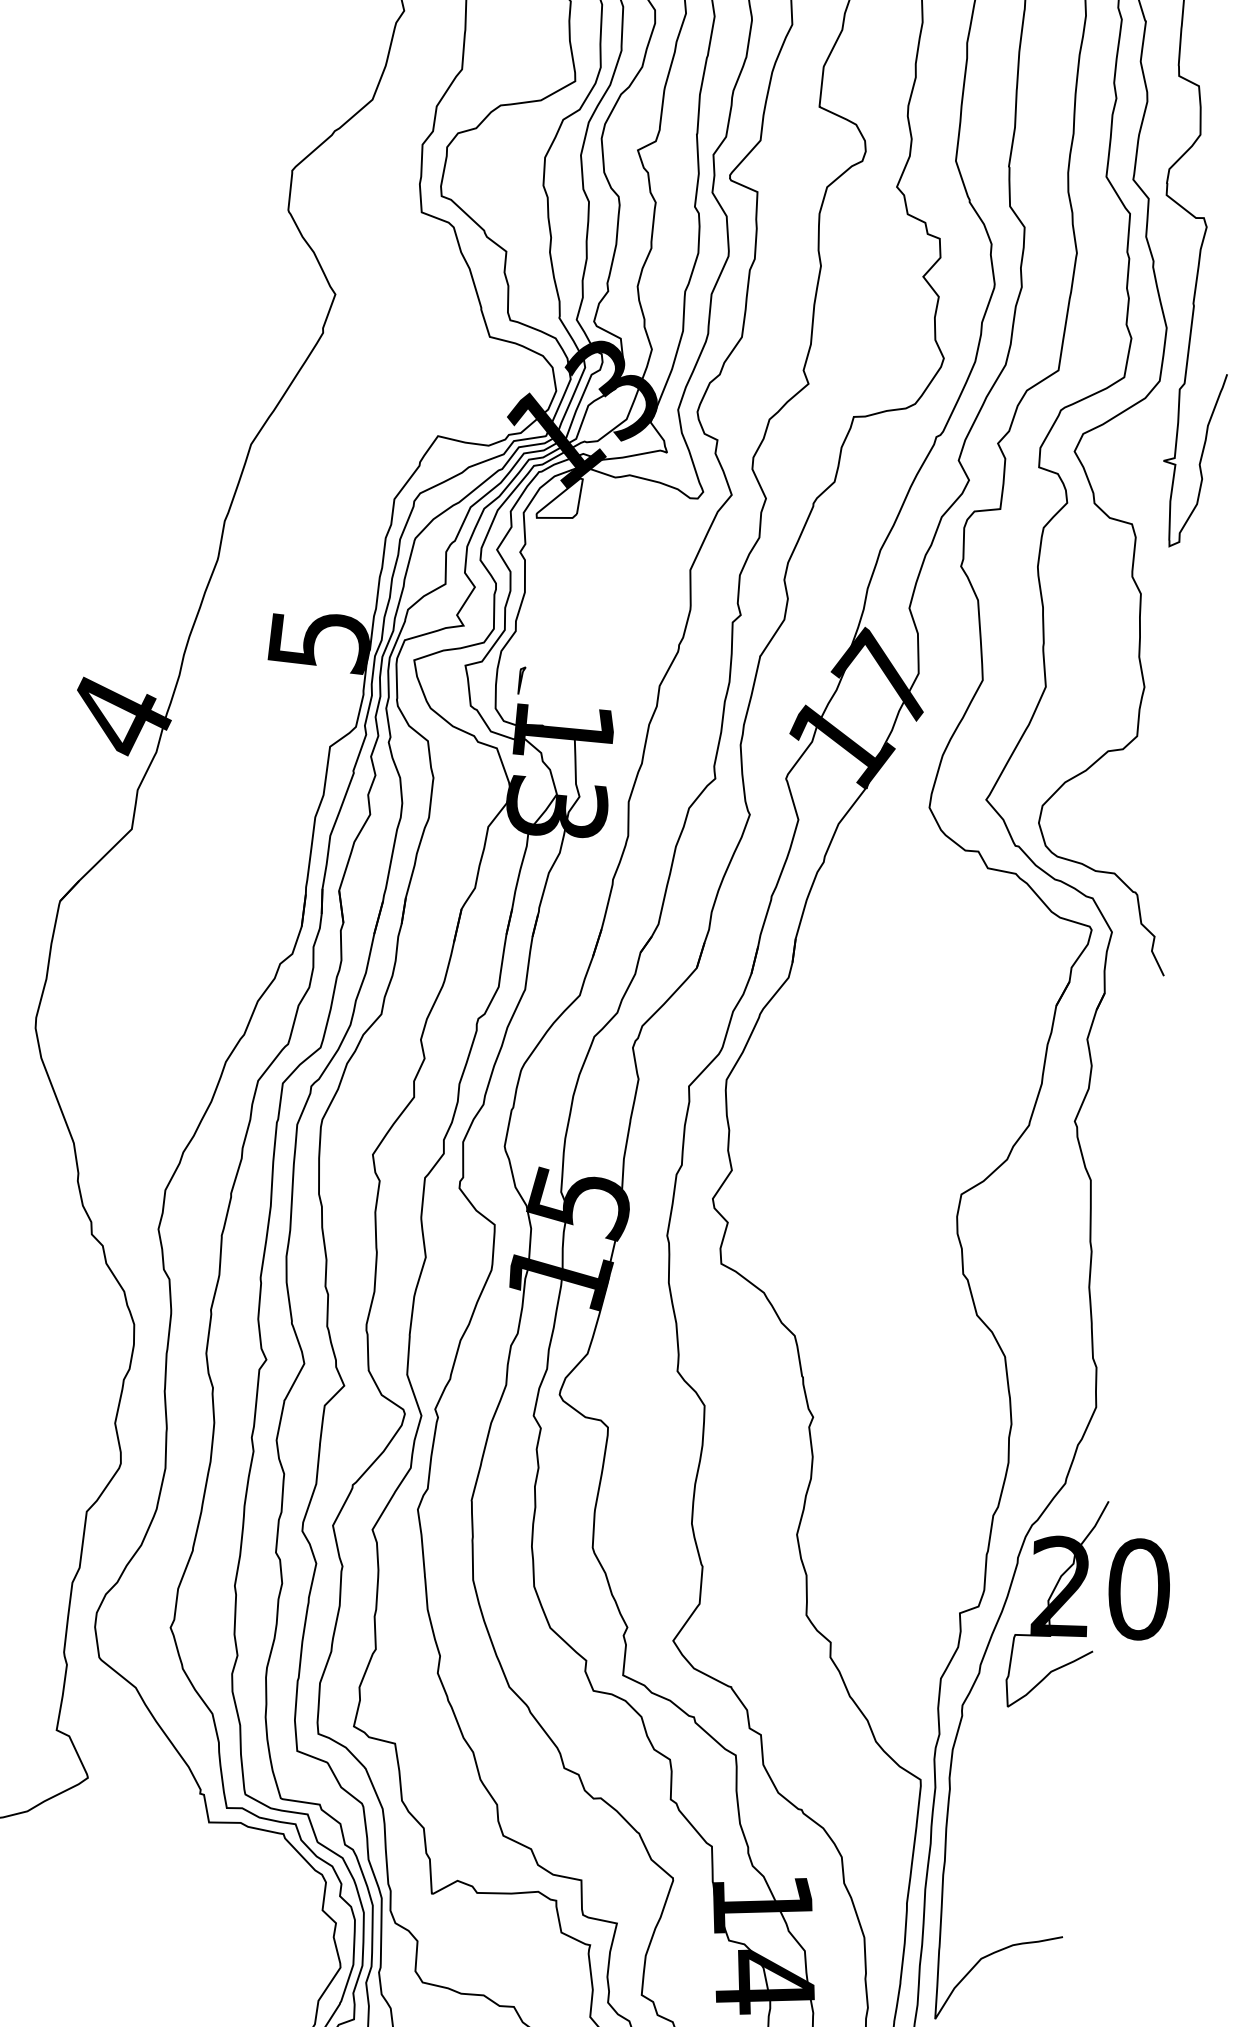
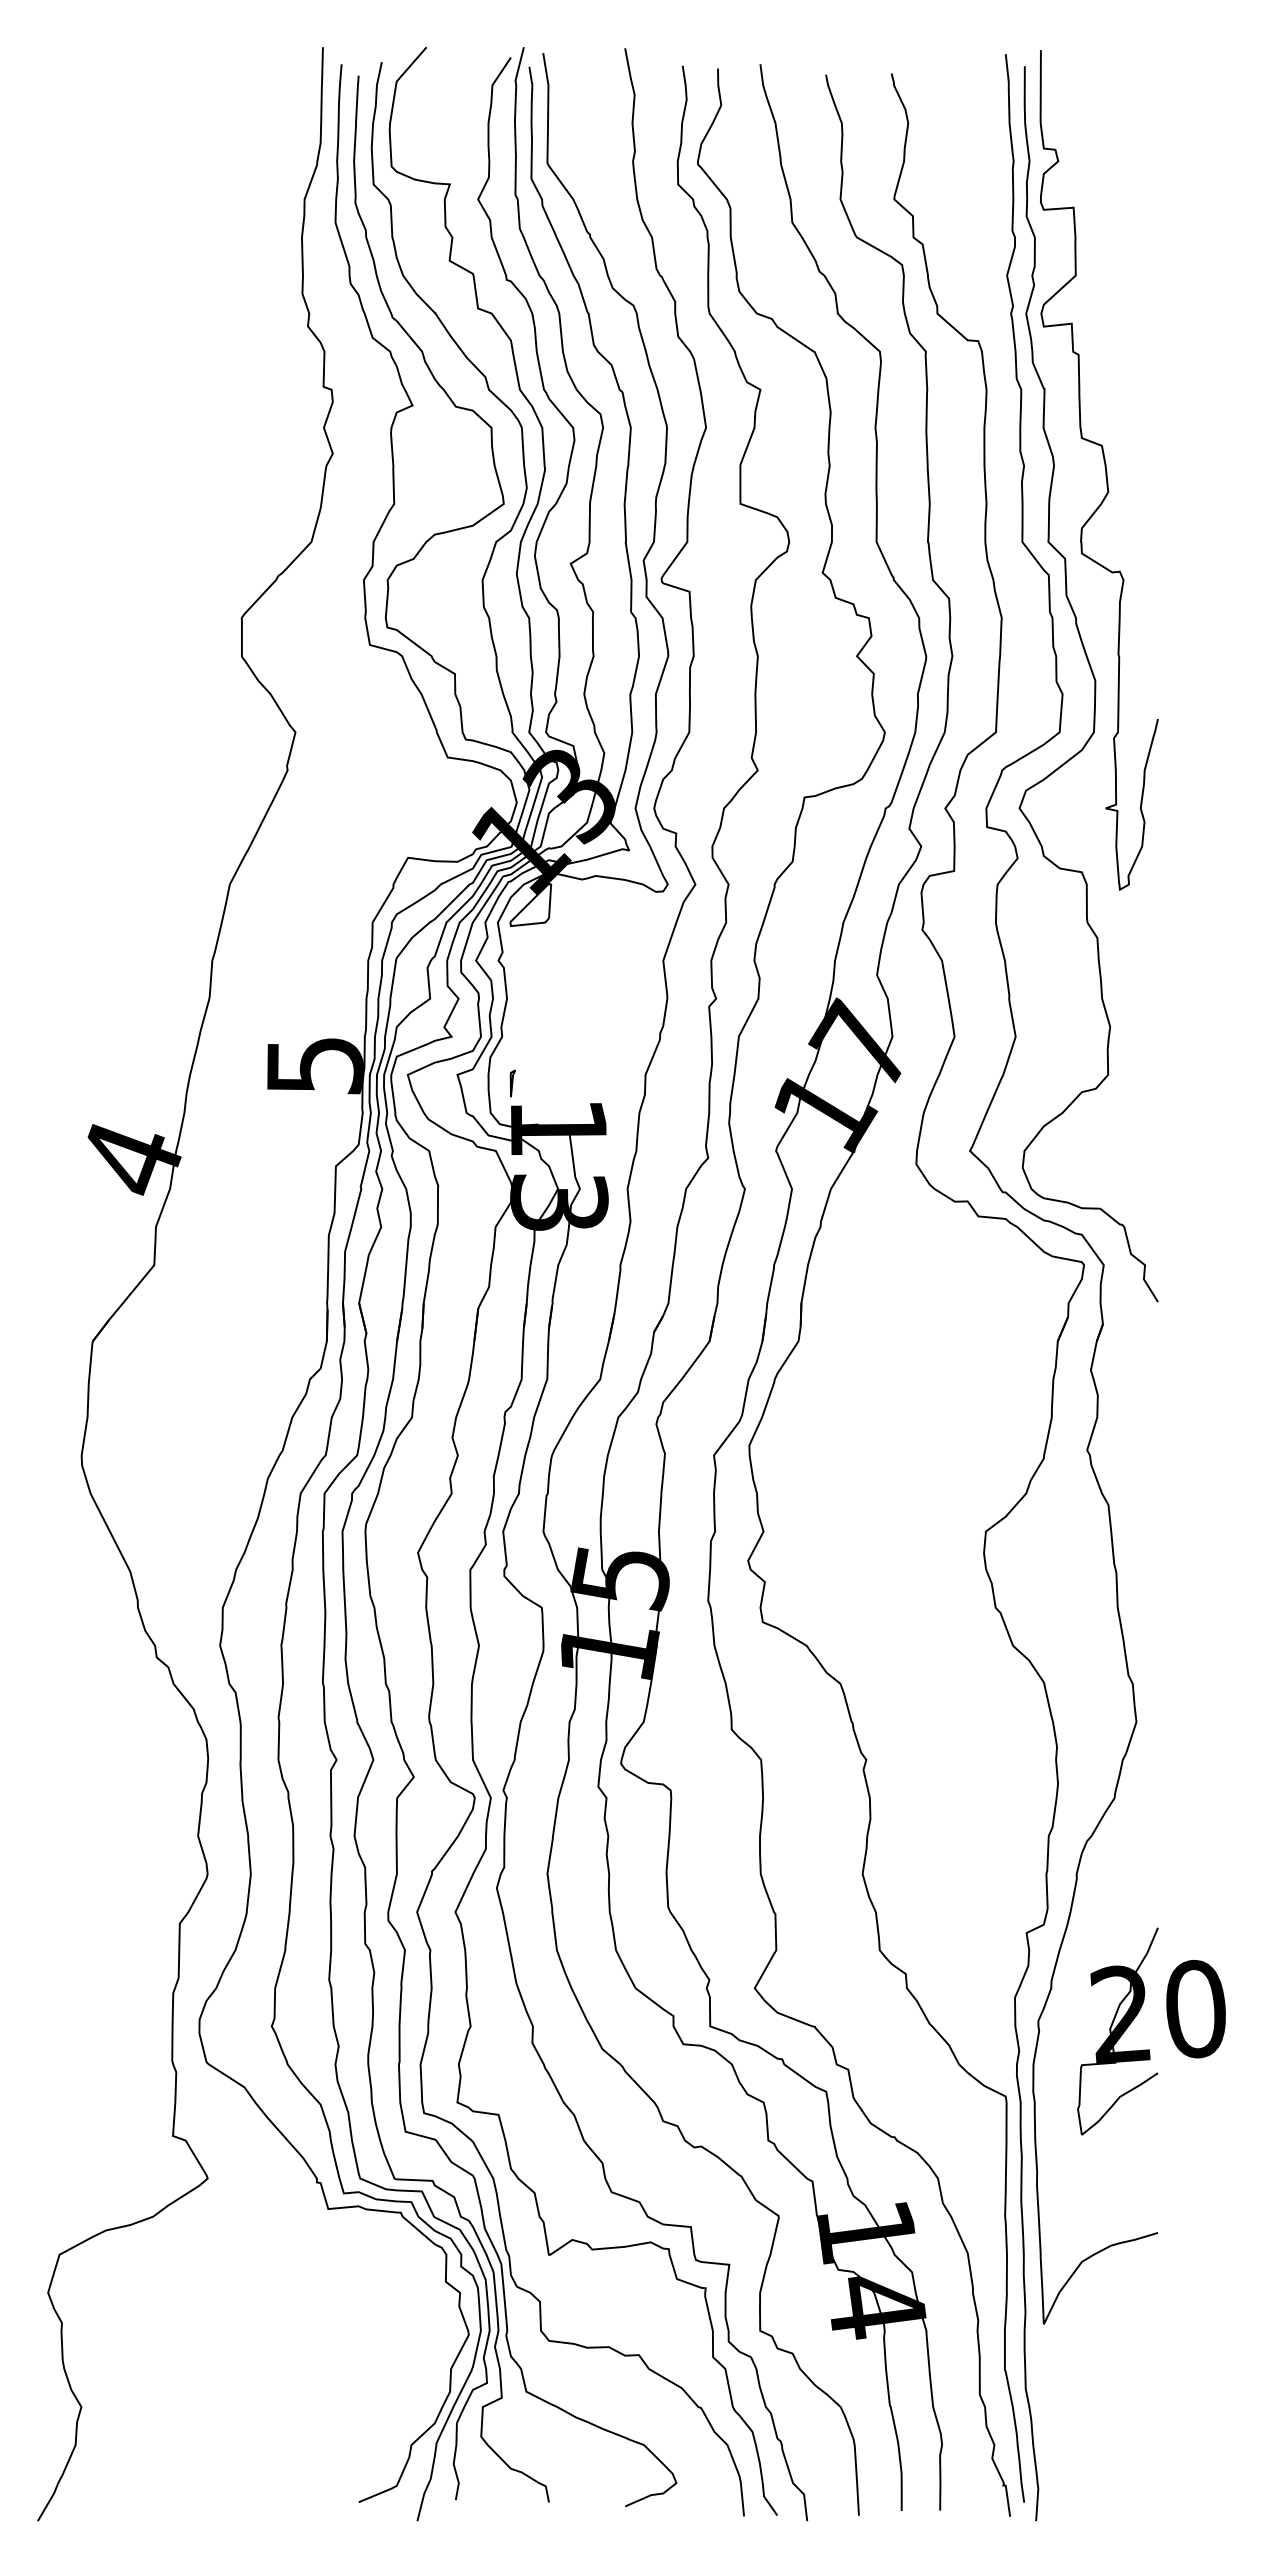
part: (1108, 1604) -> (1168, 2026), moved

